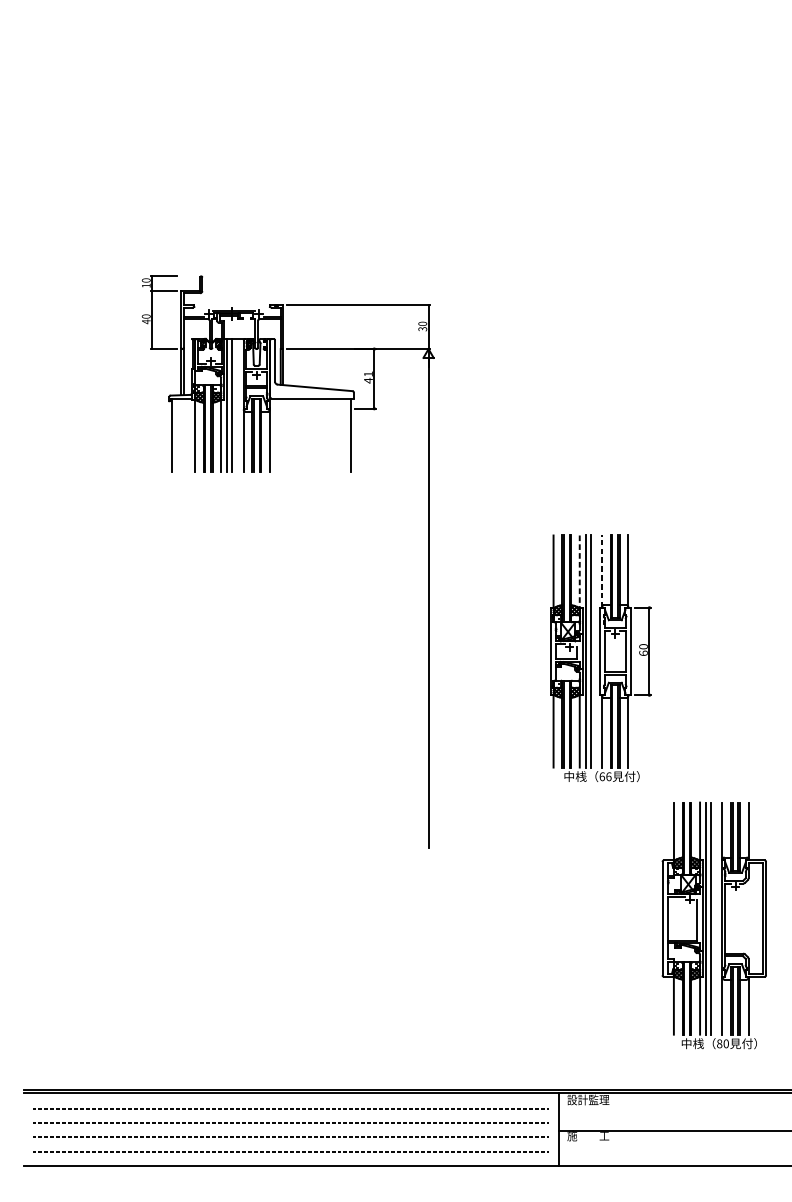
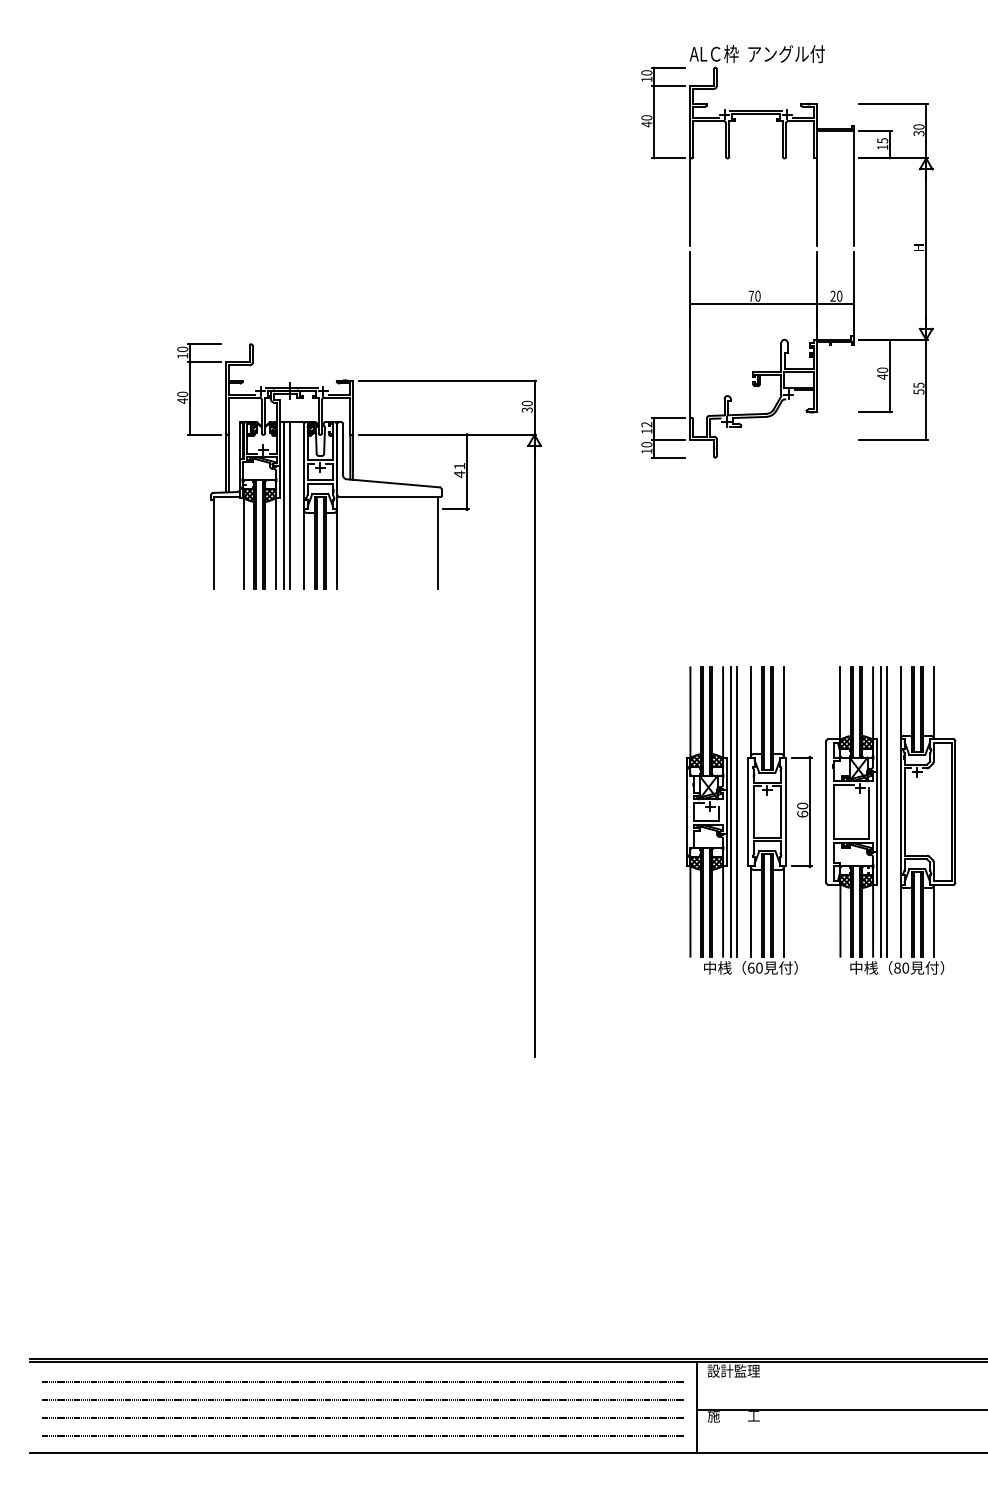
part: (654, 201) -> (816, 251), added
line: (580, 571) -> (723, 712), dashed -> solid
line: (602, 571) -> (751, 712), dashed -> solid
text: (608, 776) -> (759, 967), 66 -> 60
part: (714, 925) -> (890, 820), moved

